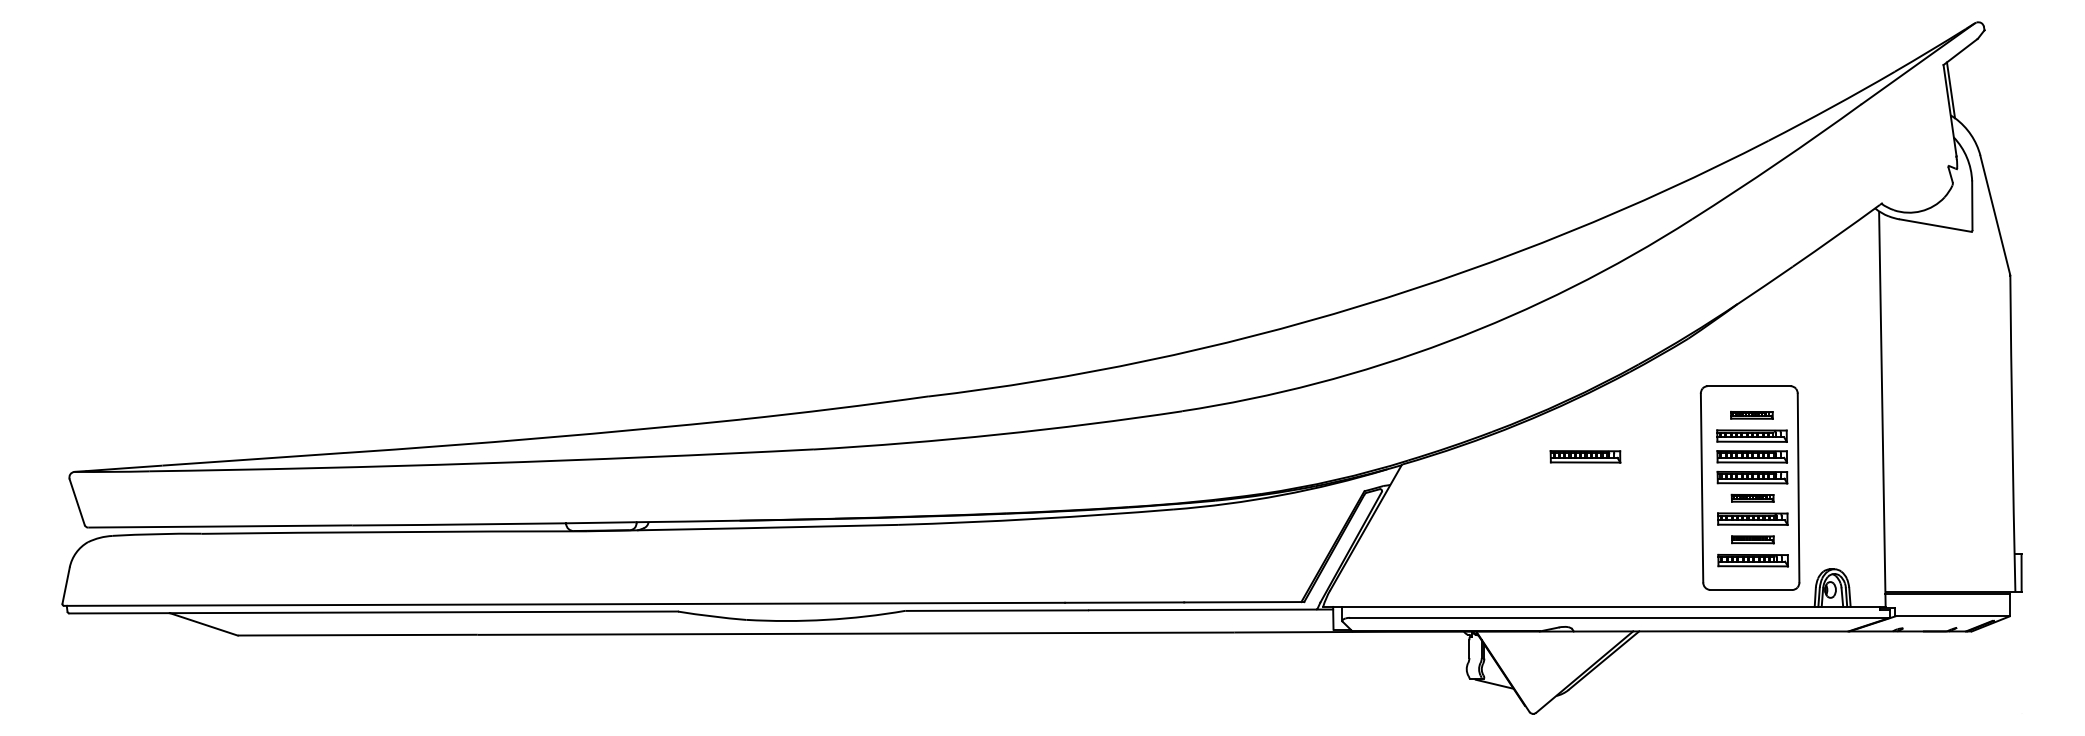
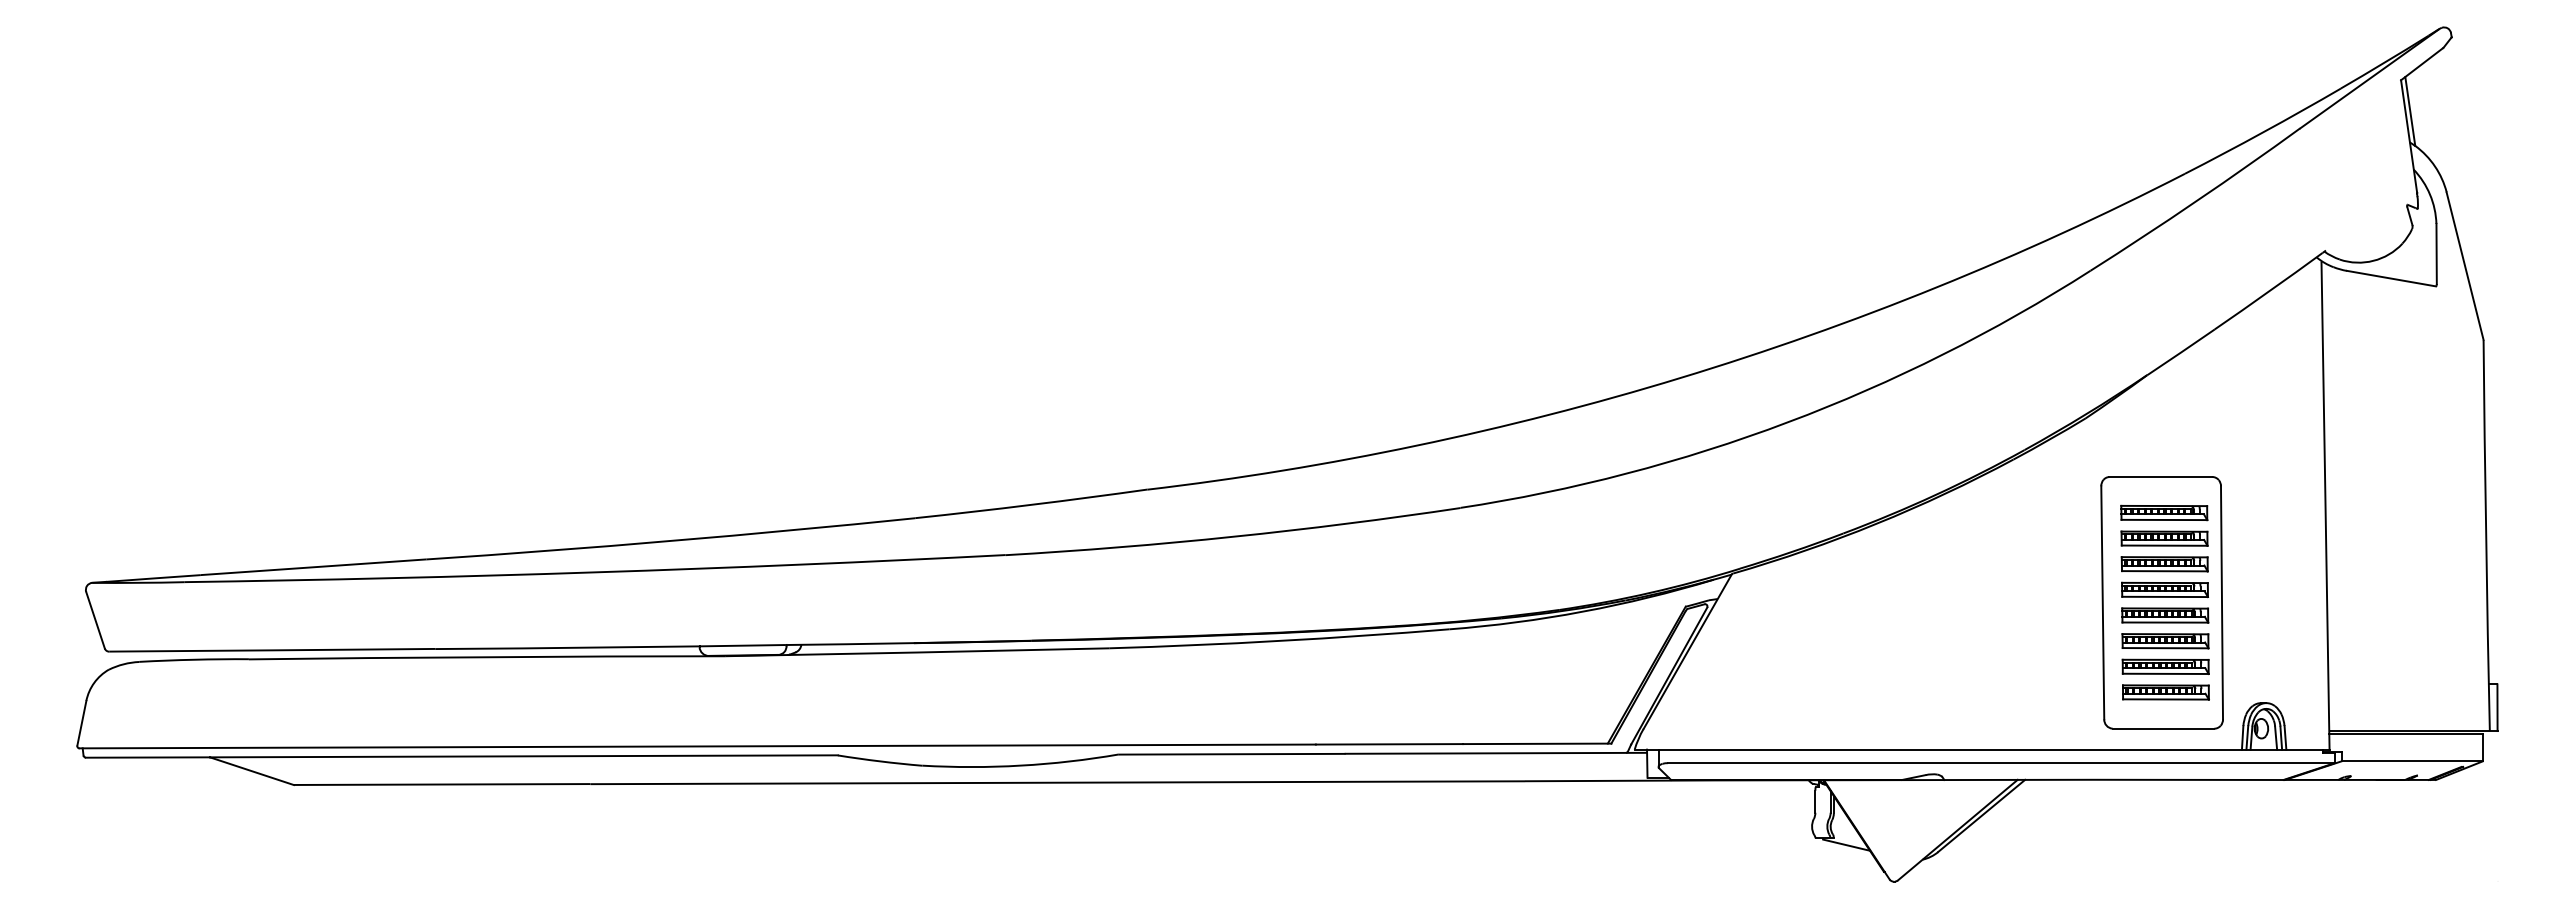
part: (1752, 414) -> (2164, 512), size x1.67
part: (1585, 457) -> (1958, 564), removed
part: (1752, 498) -> (2165, 615), size x1.67
part: (1752, 539) -> (2165, 666), size x1.67

